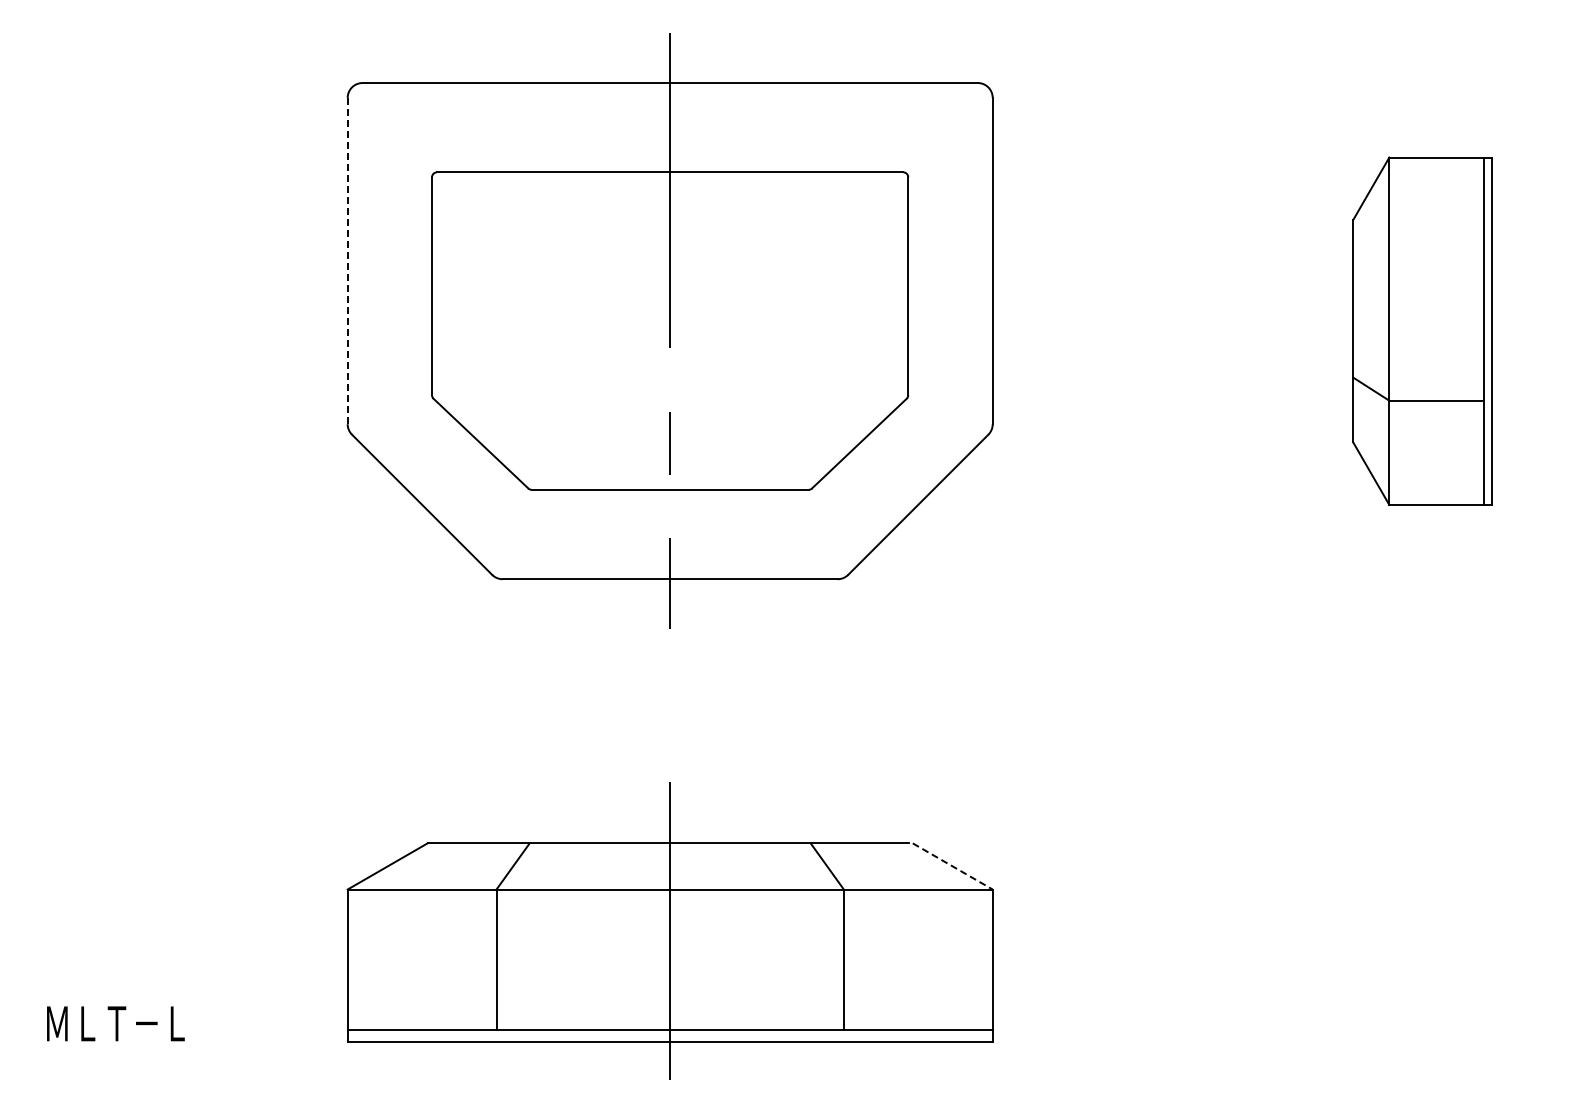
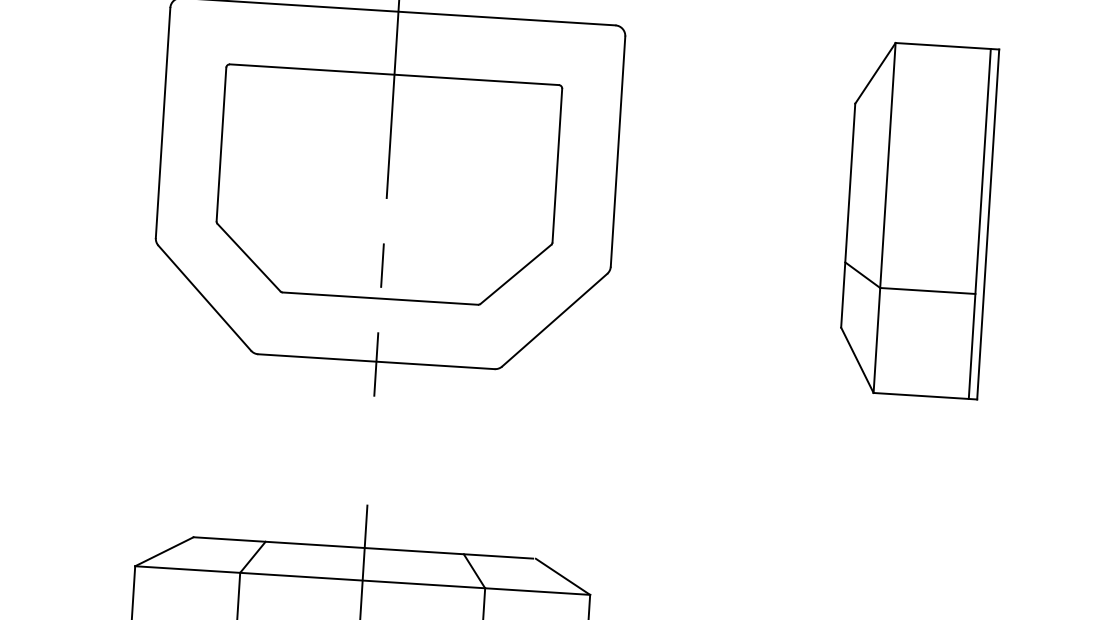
line: (347, 260) -> (162, 122), dashed -> solid
part: (1422, 331) -> (918, 220), size x1.43
line: (953, 866) -> (563, 576), dashed -> solid

